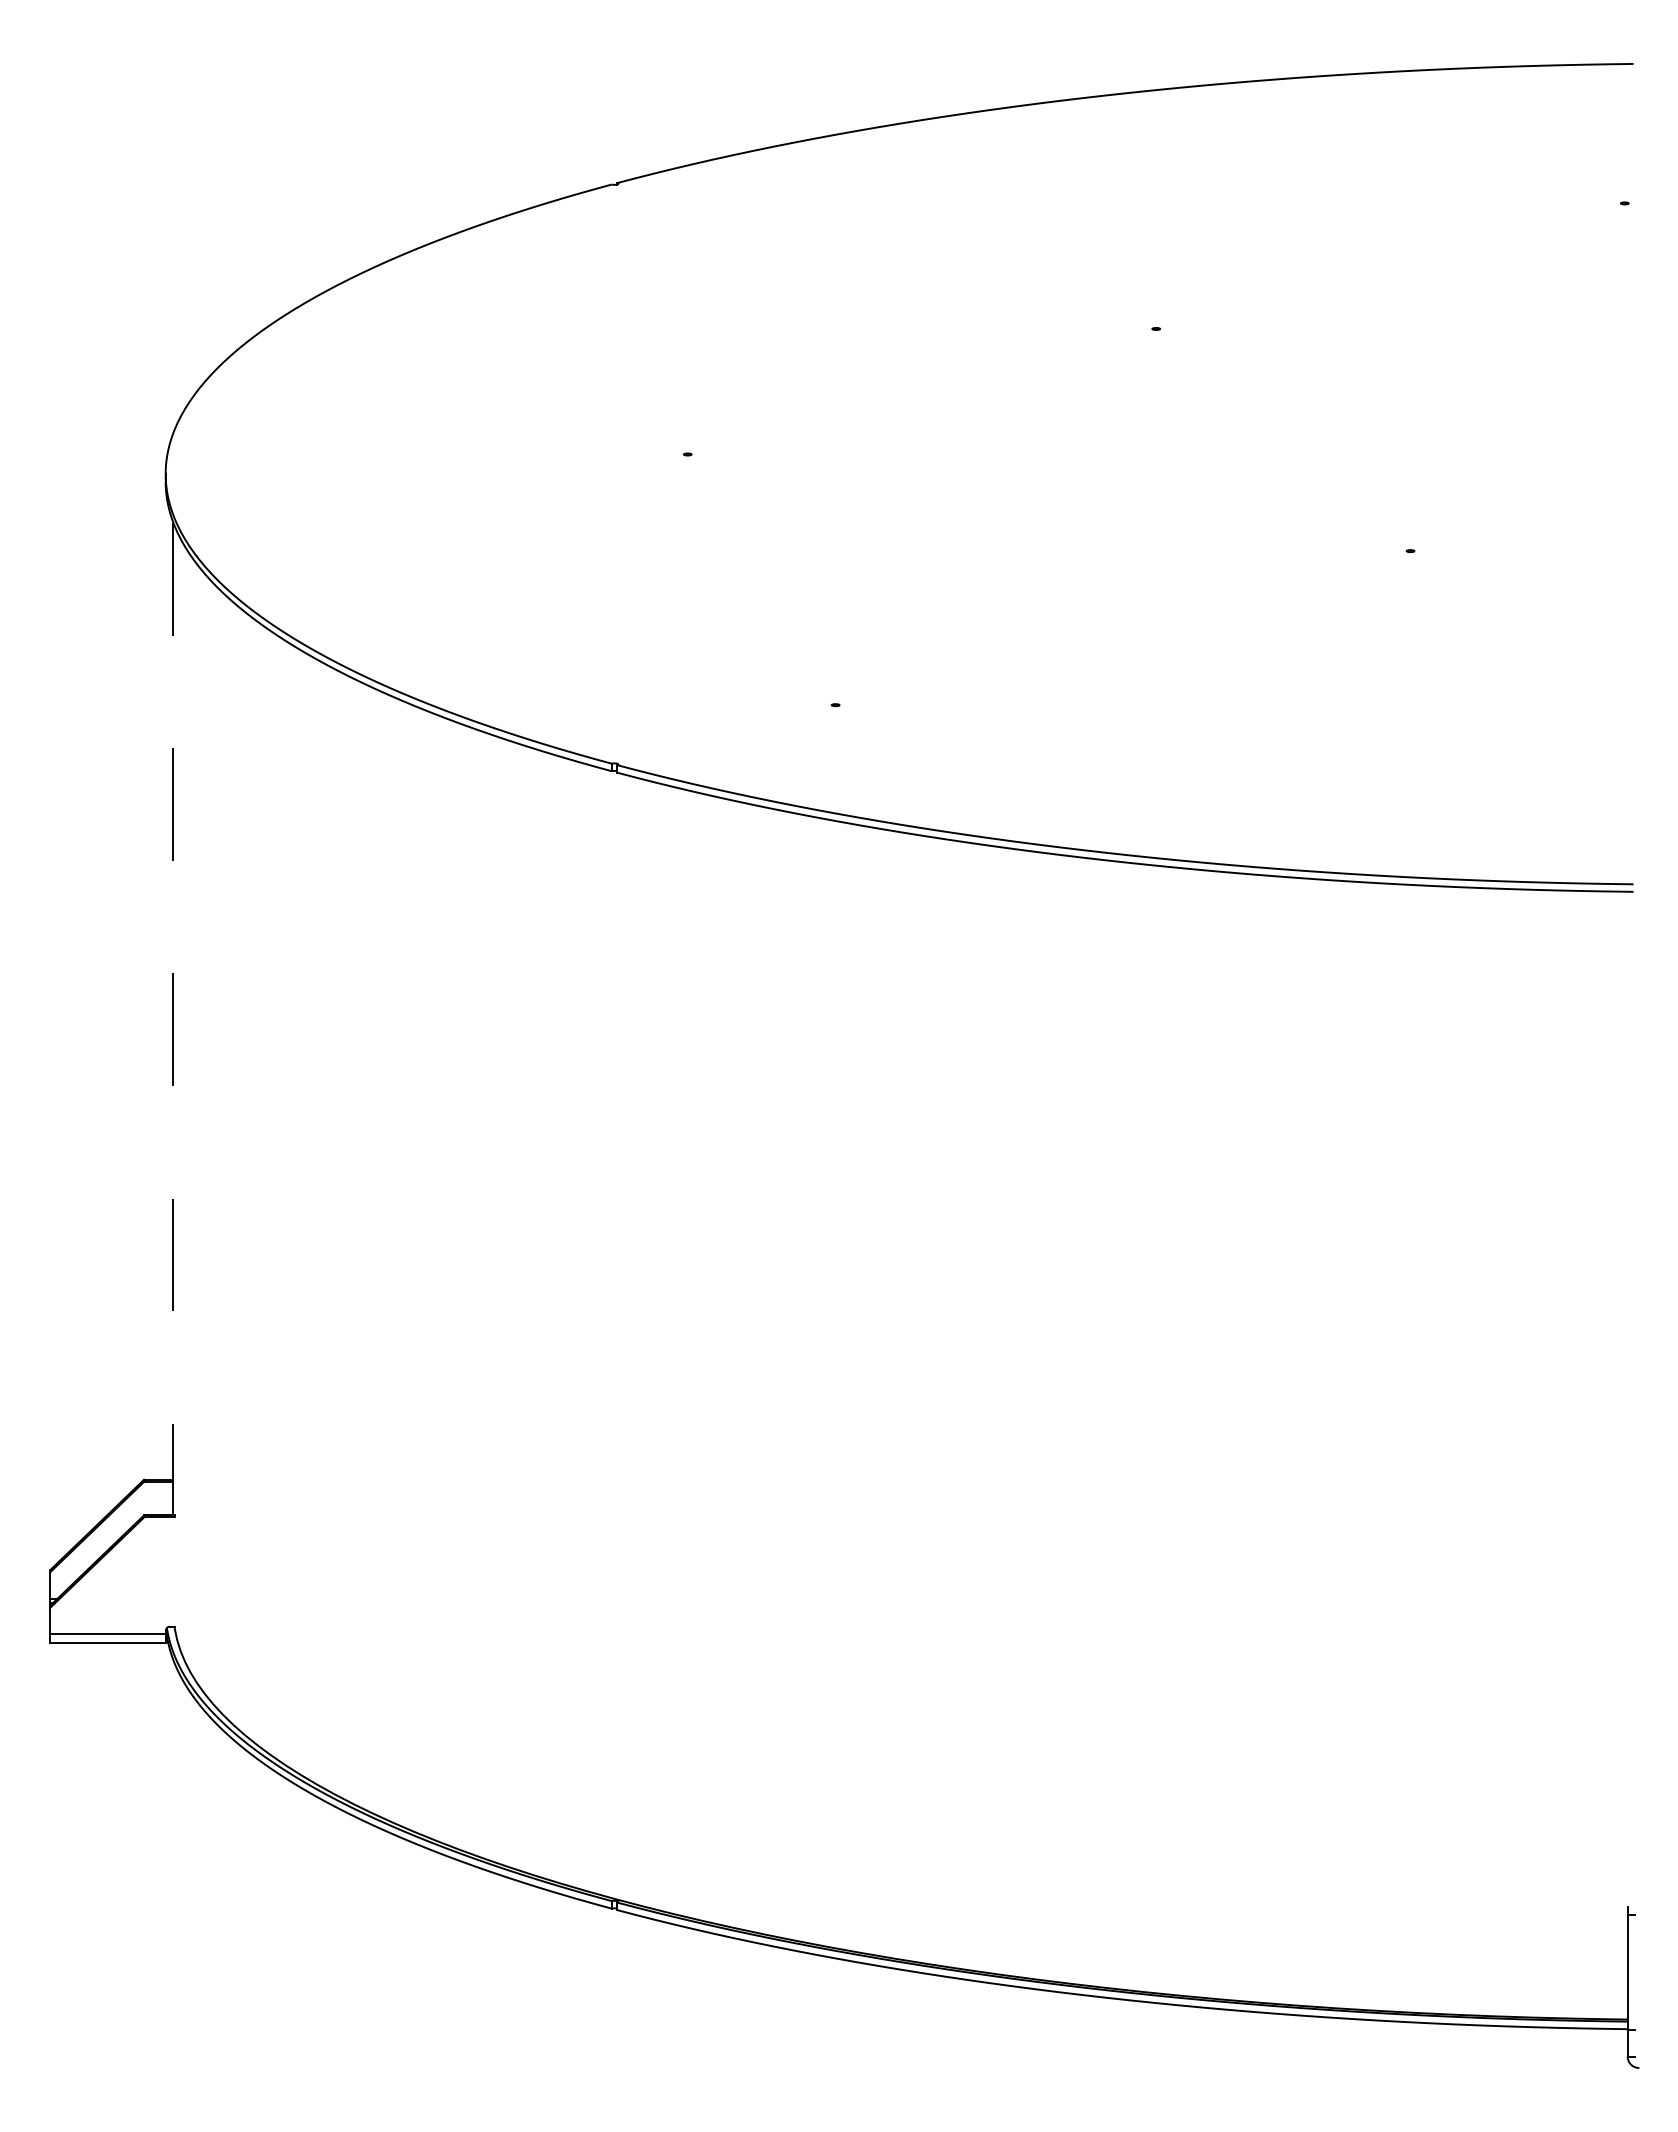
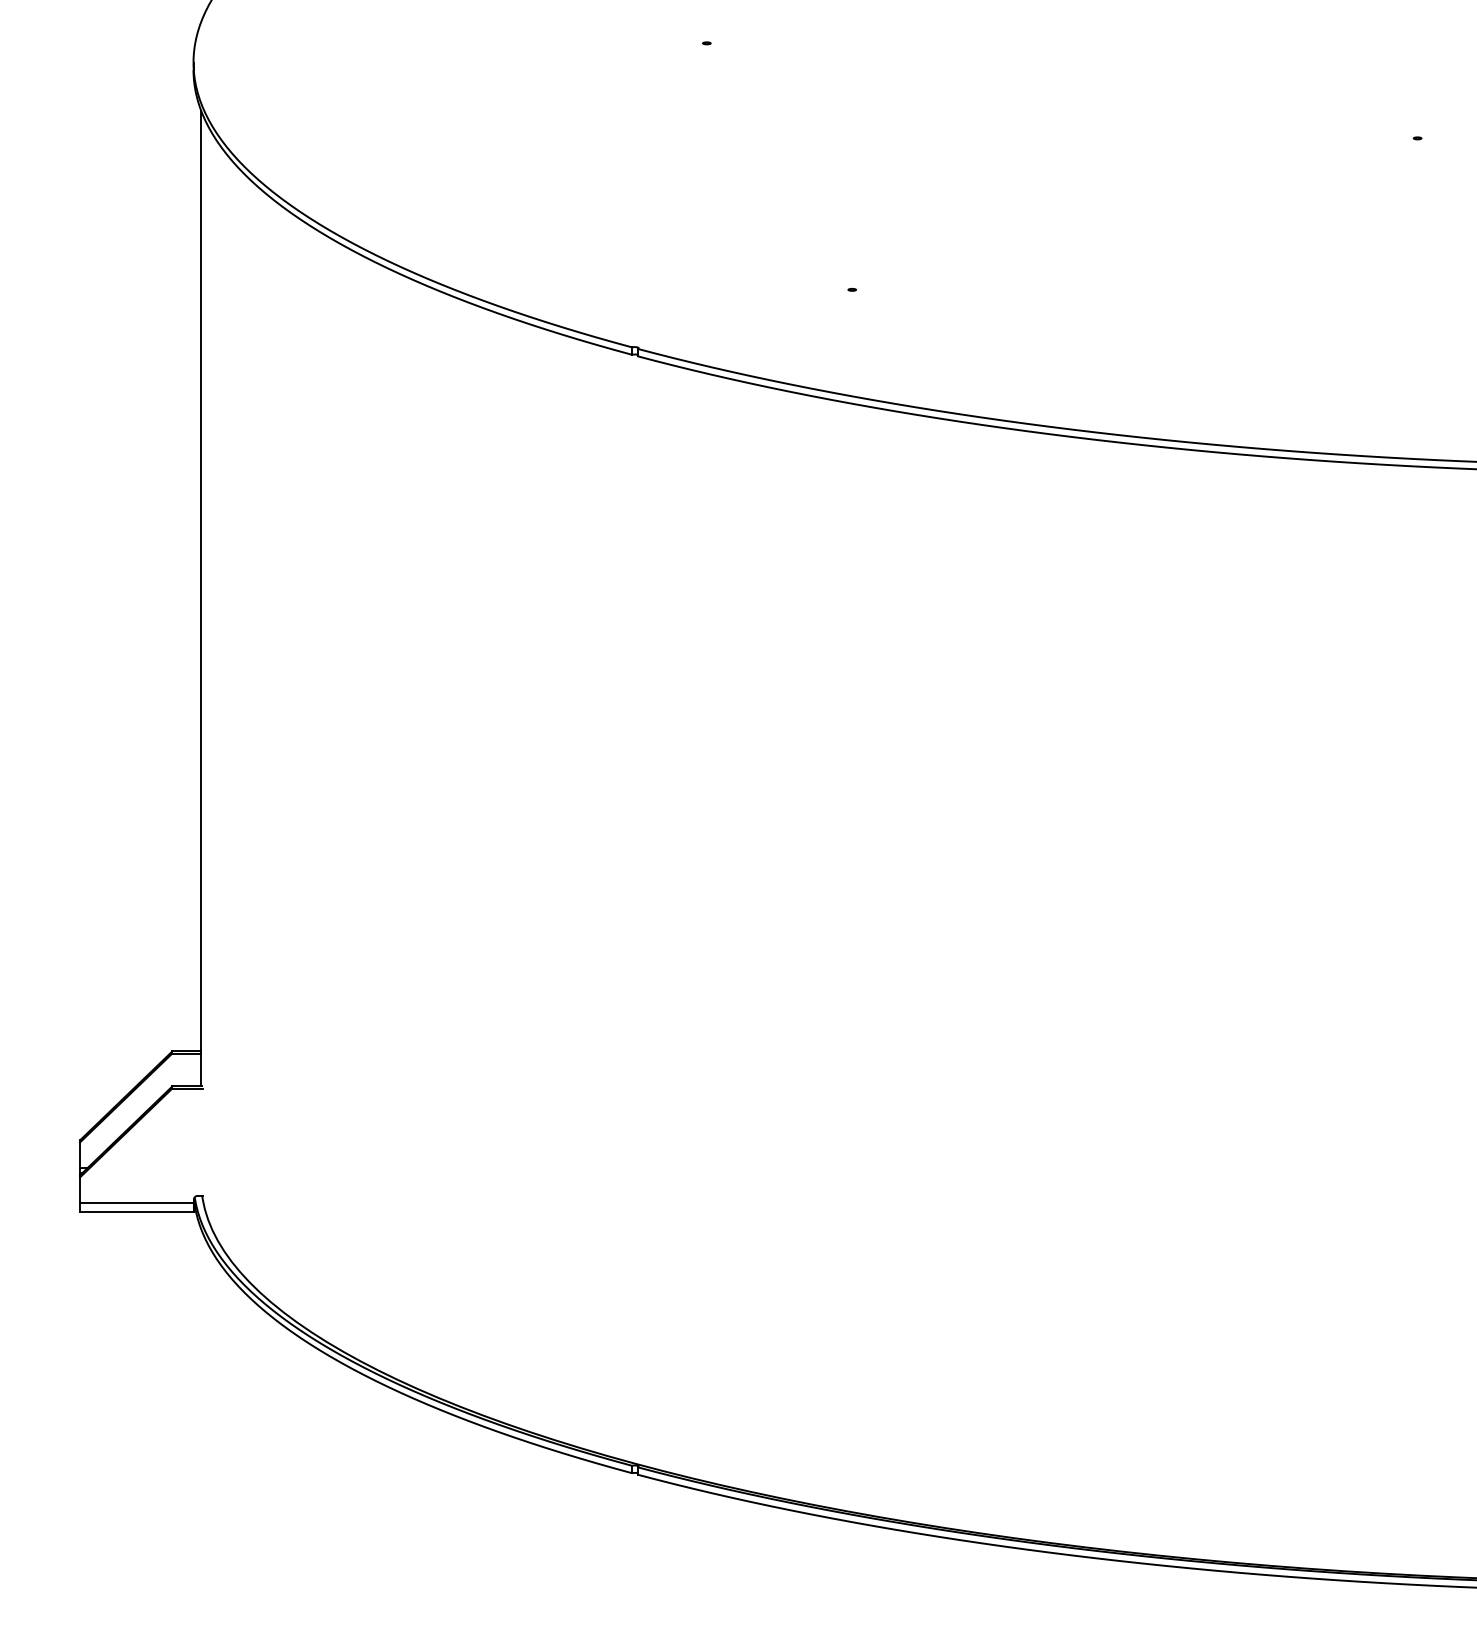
line: (173, 1019) -> (201, 598), dashed -> solid

